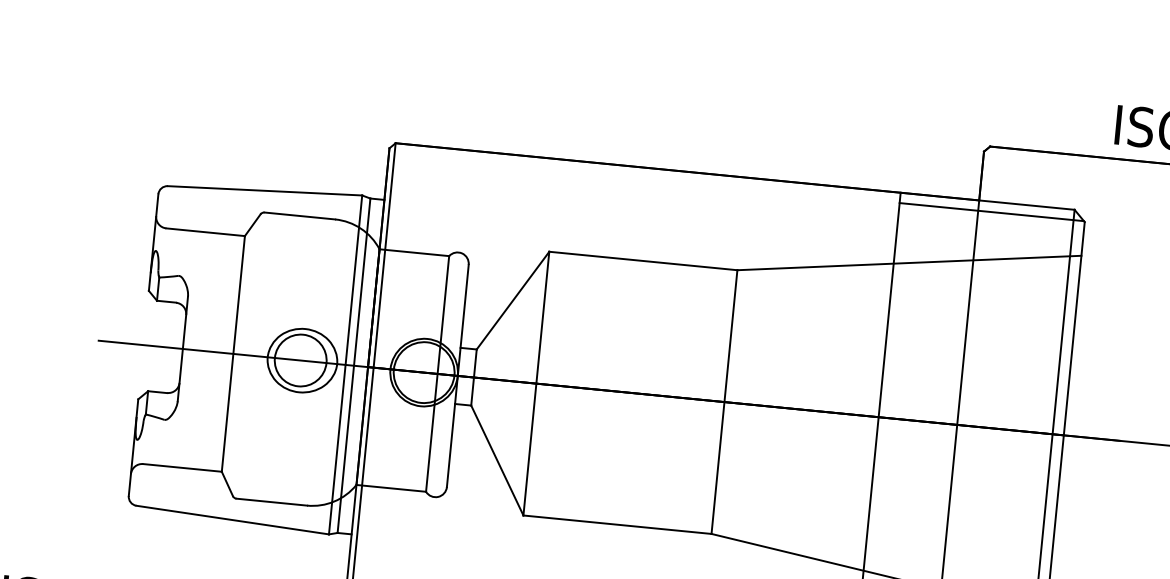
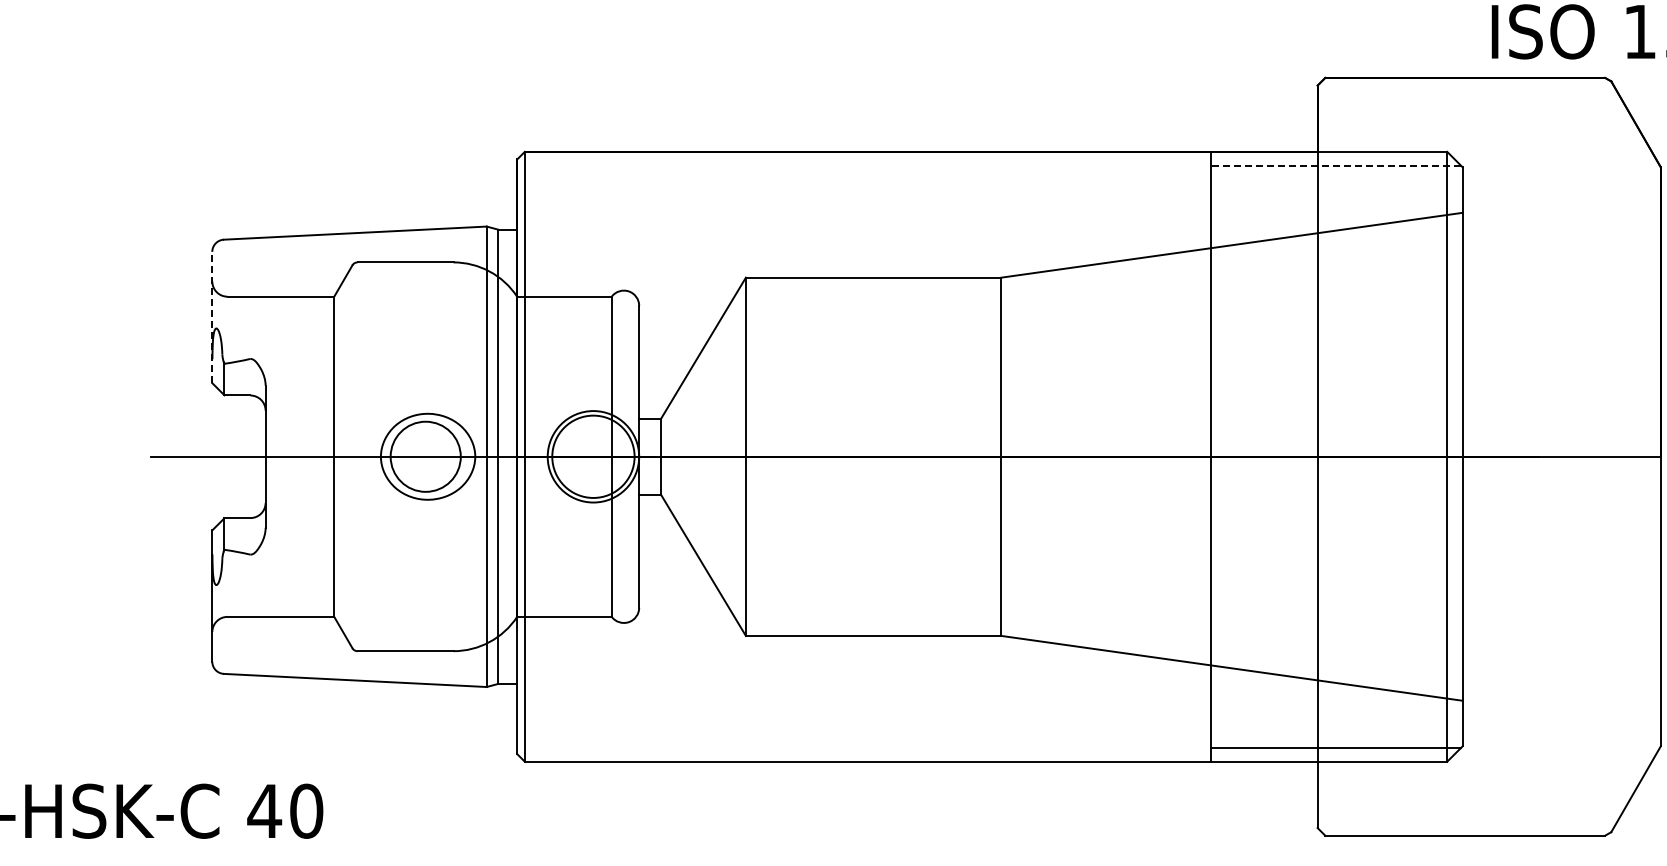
line: (991, 211) -> (1335, 165), solid -> dashed
line: (153, 242) -> (212, 317), solid -> dashed

